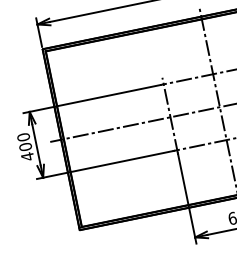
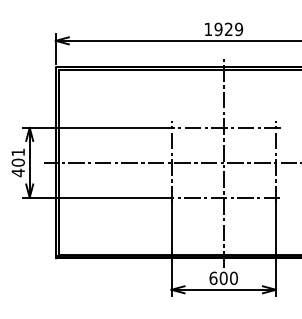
text: (22, 137) -> (17, 152), 400 -> 401

